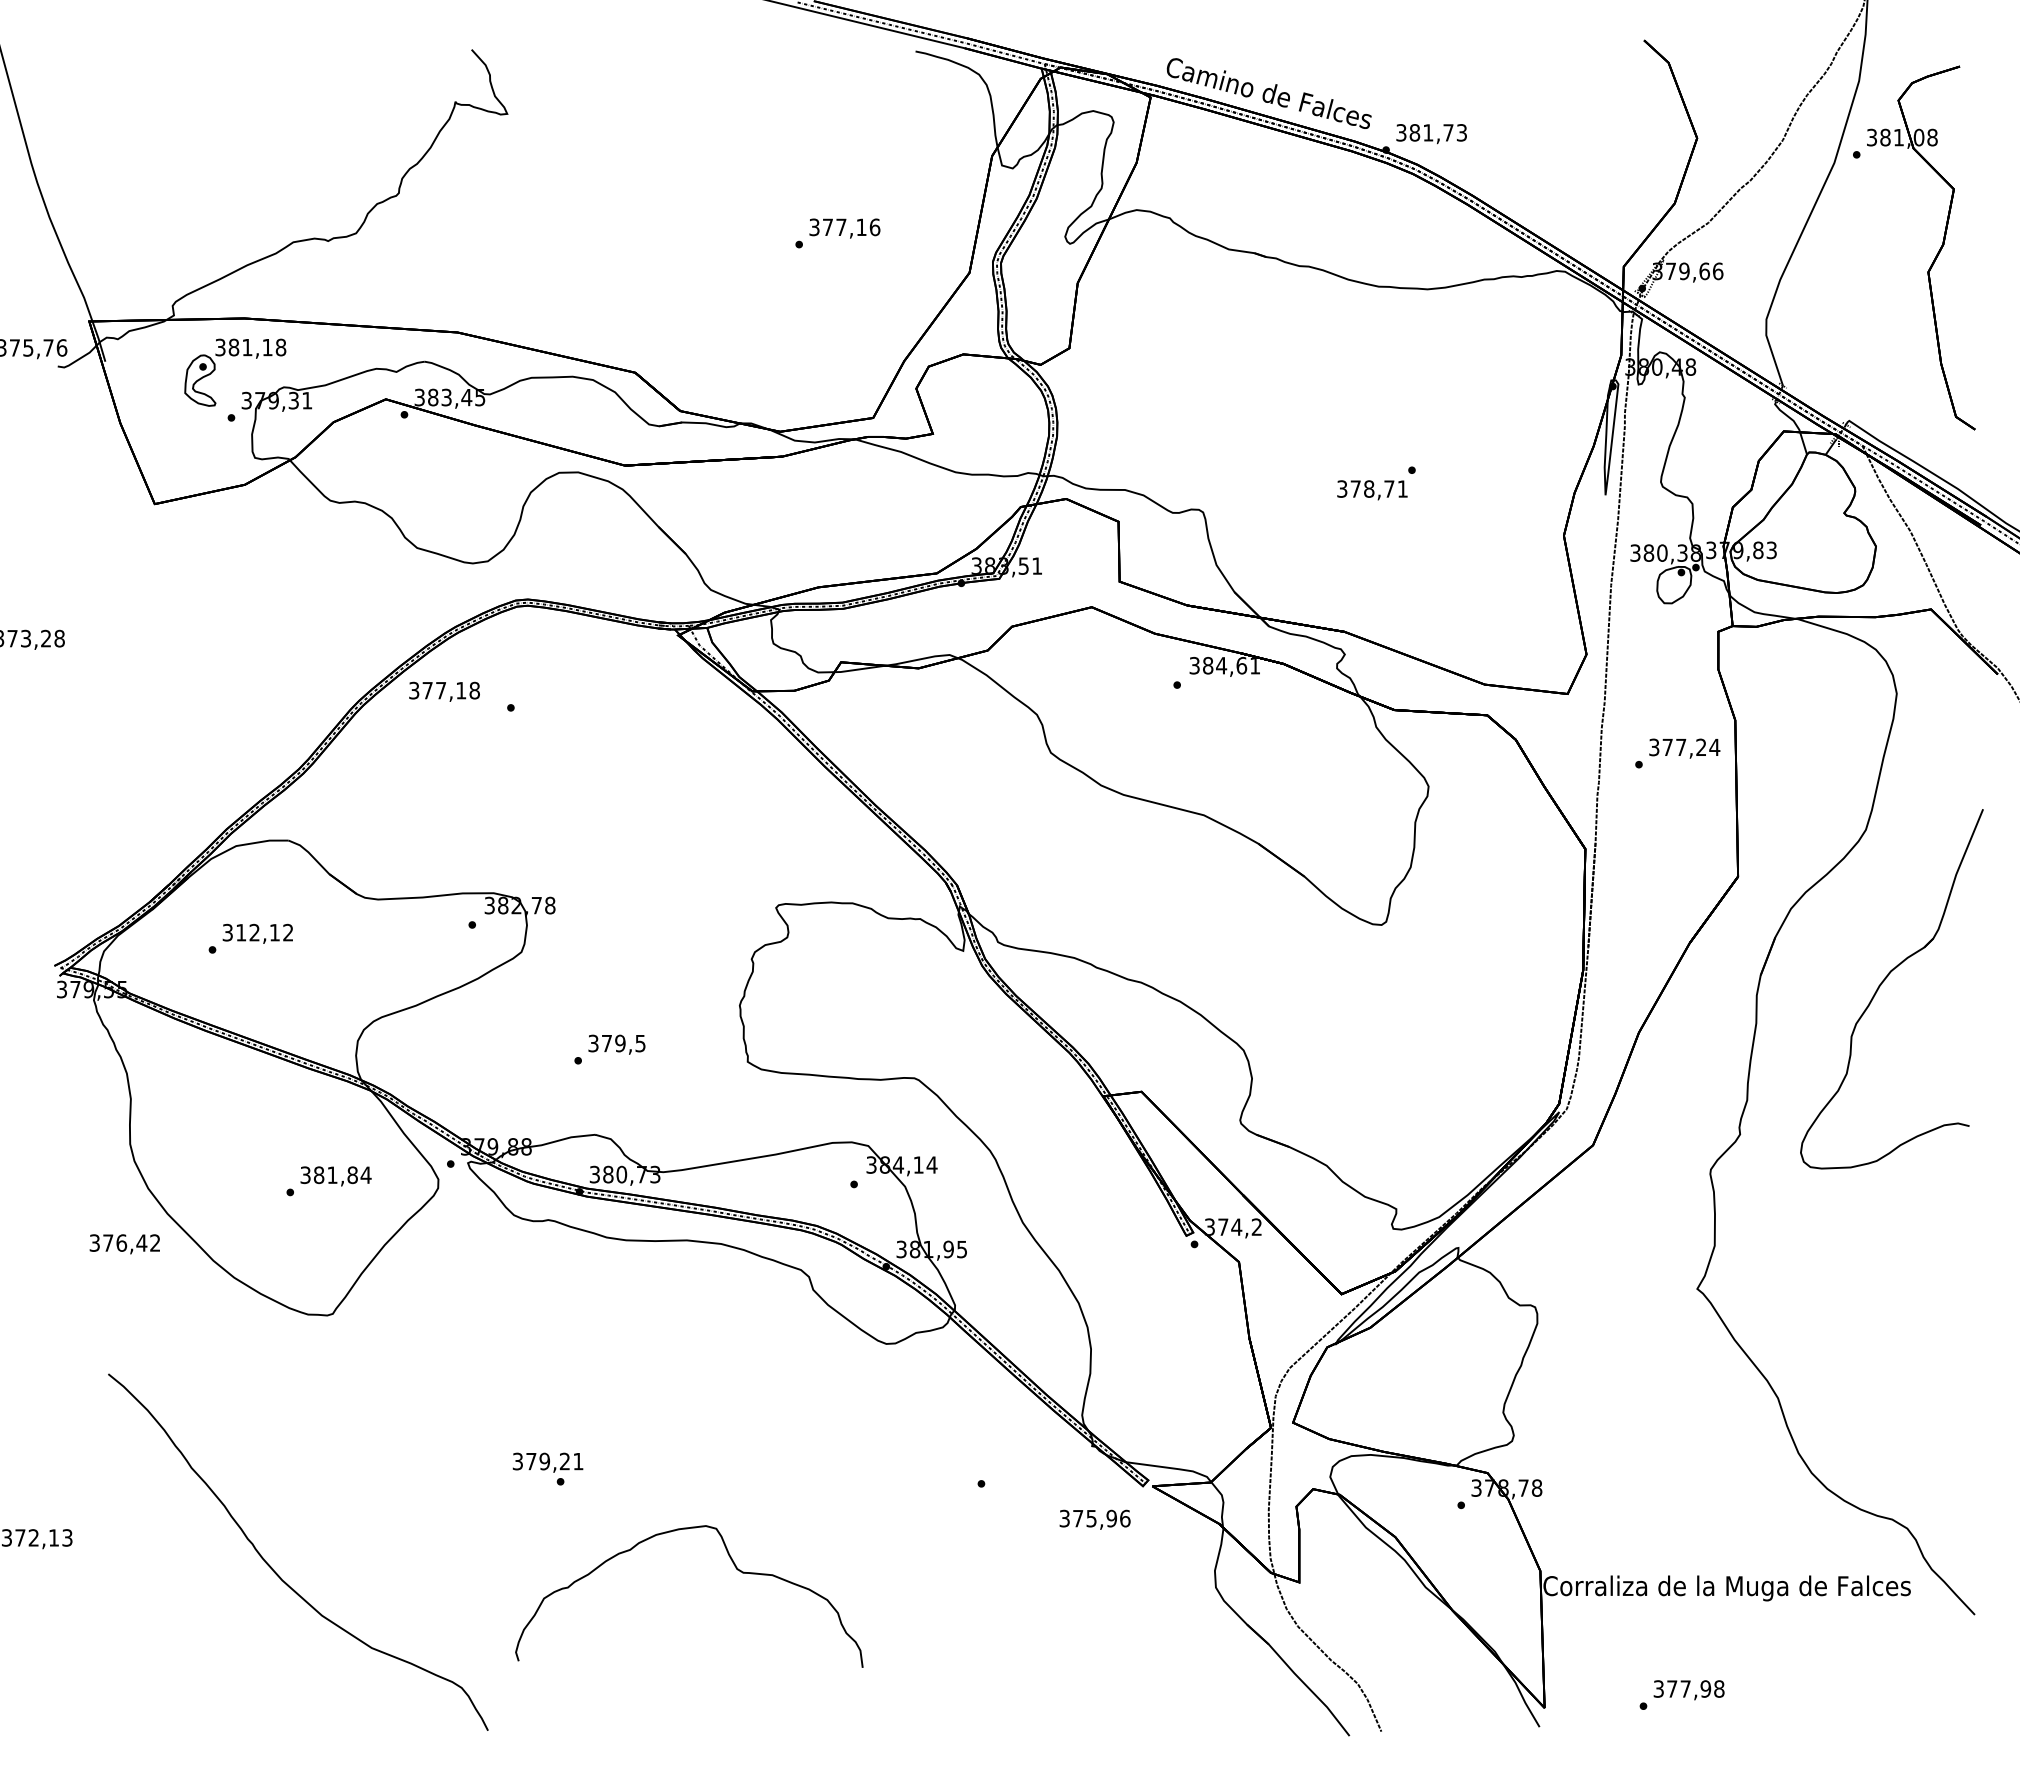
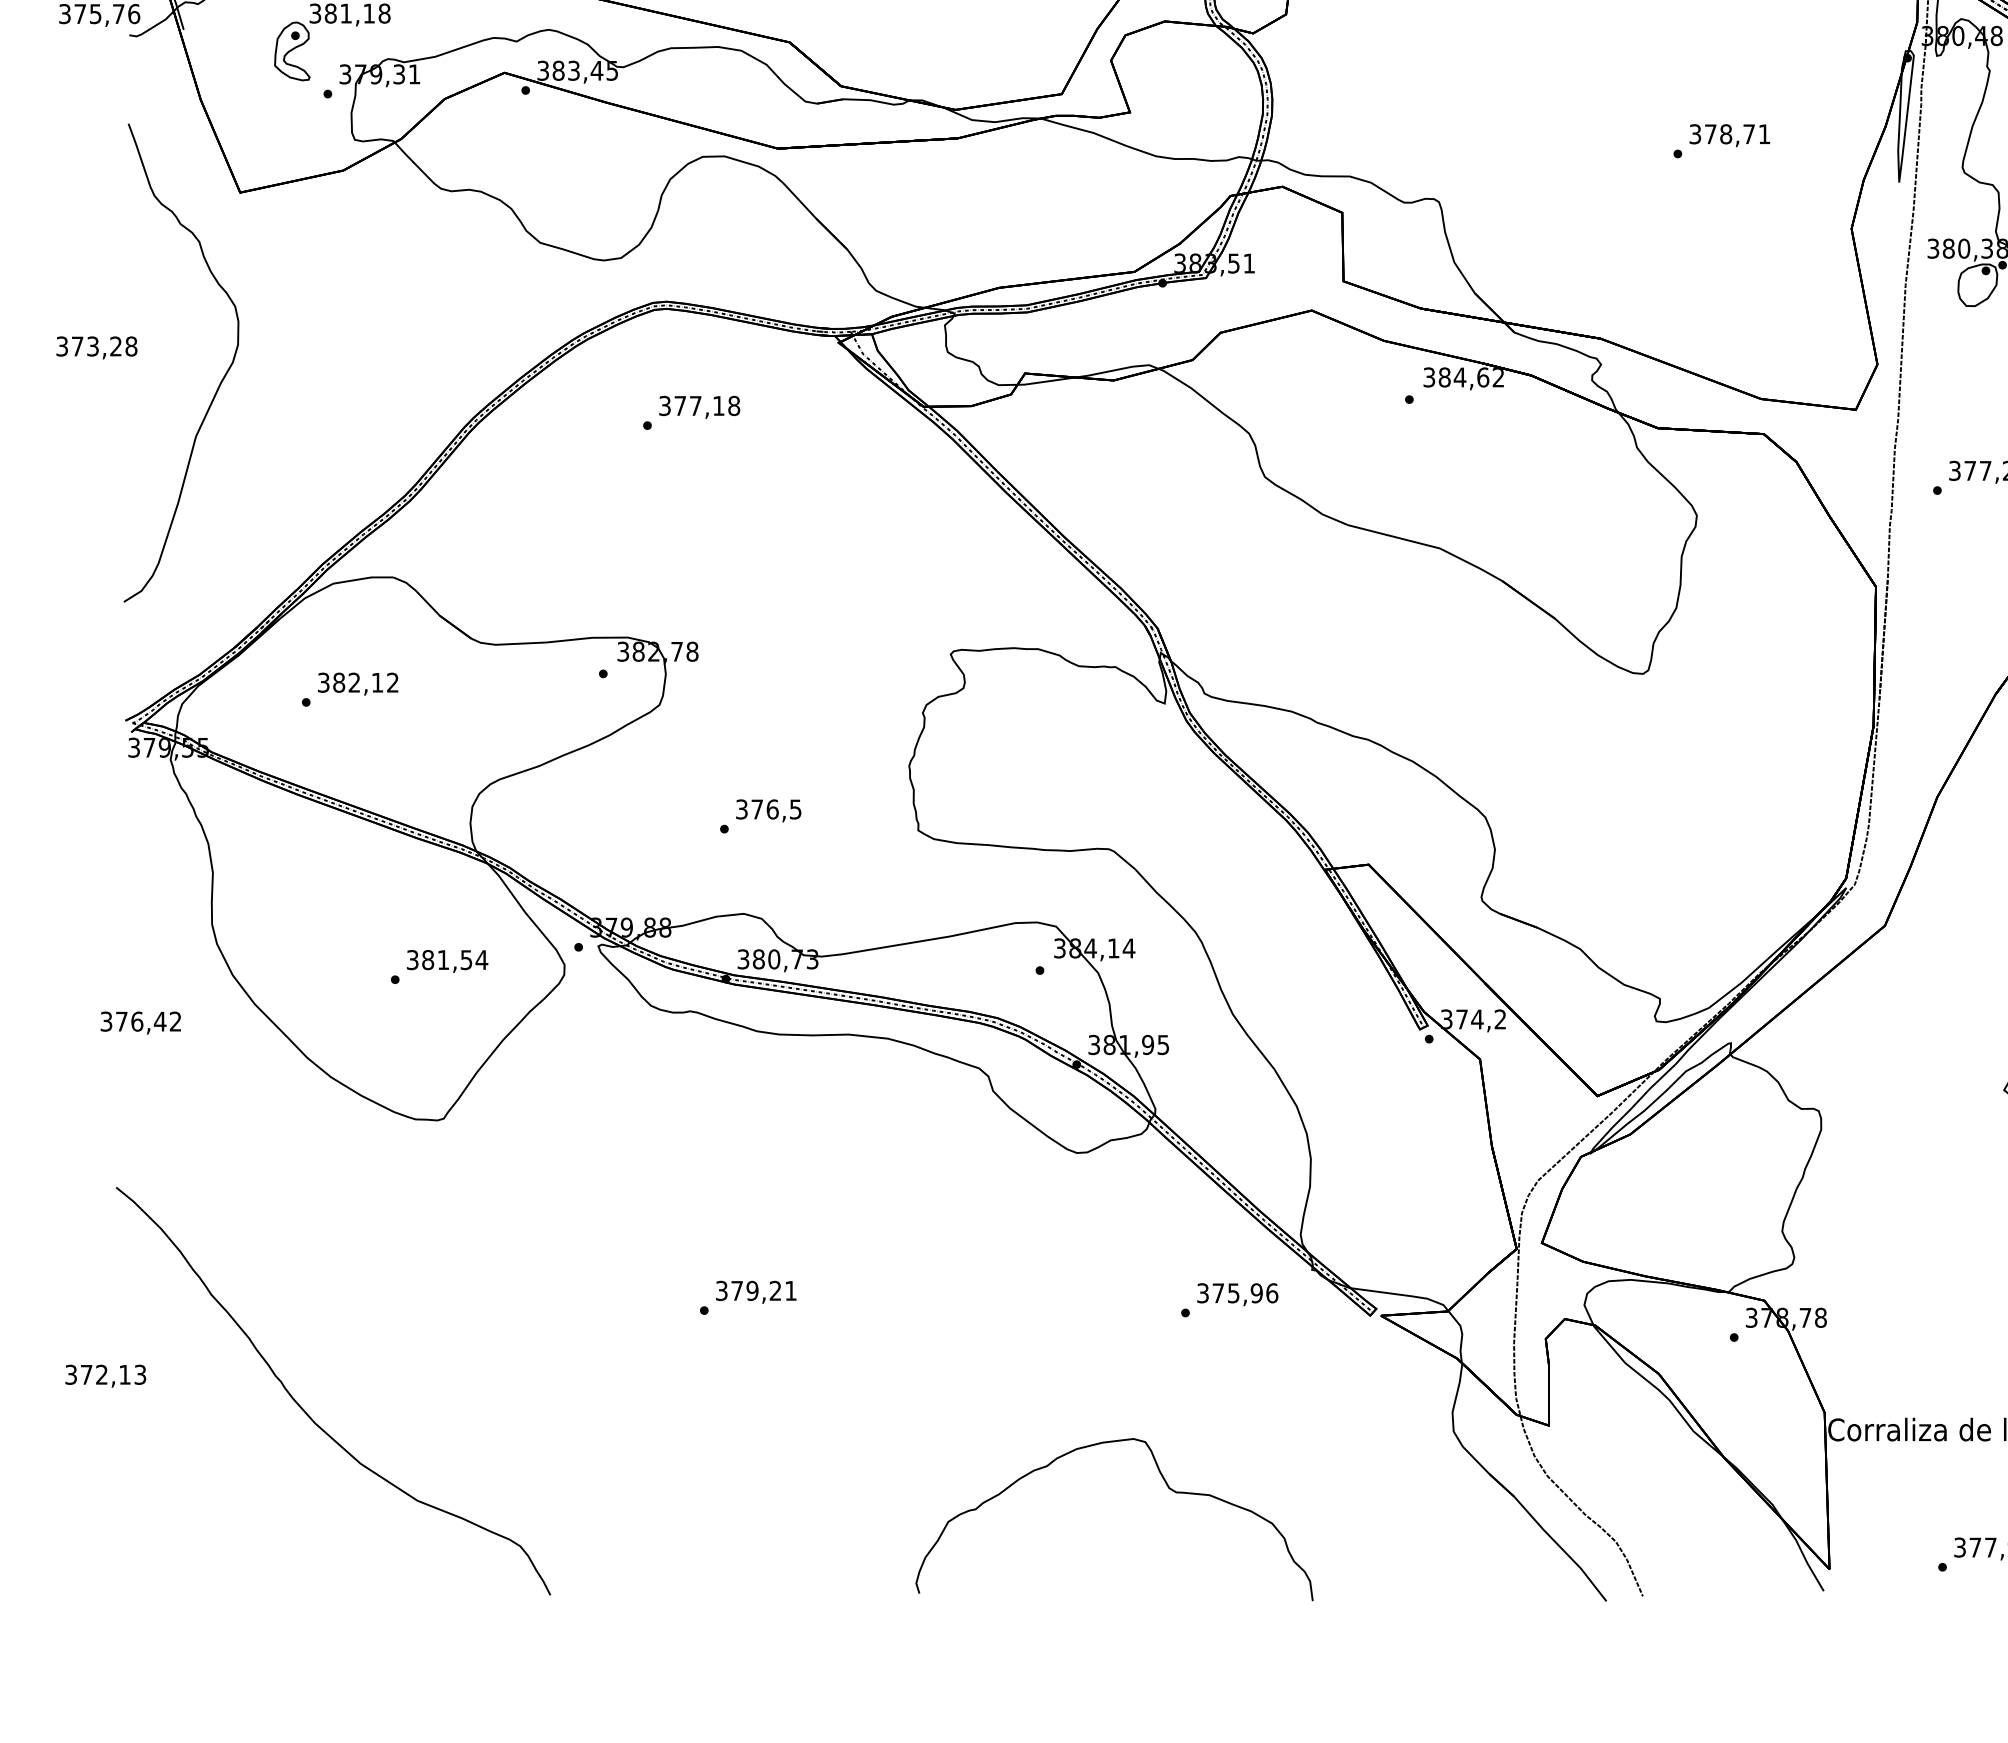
text: (1372, 490) -> (1729, 135), moved
text: (1254, 665) -> (1497, 377), 384,61 -> 384,62
curve: (137, 669) -> (220, 381), added
text: (444, 691) -> (699, 406), moved
text: (241, 932) -> (339, 682), 312,12 -> 382,12
text: (620, 1043) -> (772, 809), 379,5 -> 376,5
text: (352, 1174) -> (466, 959), 381,84 -> 381,54
text: (124, 1244) -> (140, 1023), moved
text: (547, 1462) -> (755, 1291), moved
text: (1094, 1519) -> (1237, 1294), moved
curve: (735, 1568) -> (1167, 1487), moved
curve: (276, 1572) -> (308, 1414), moved

